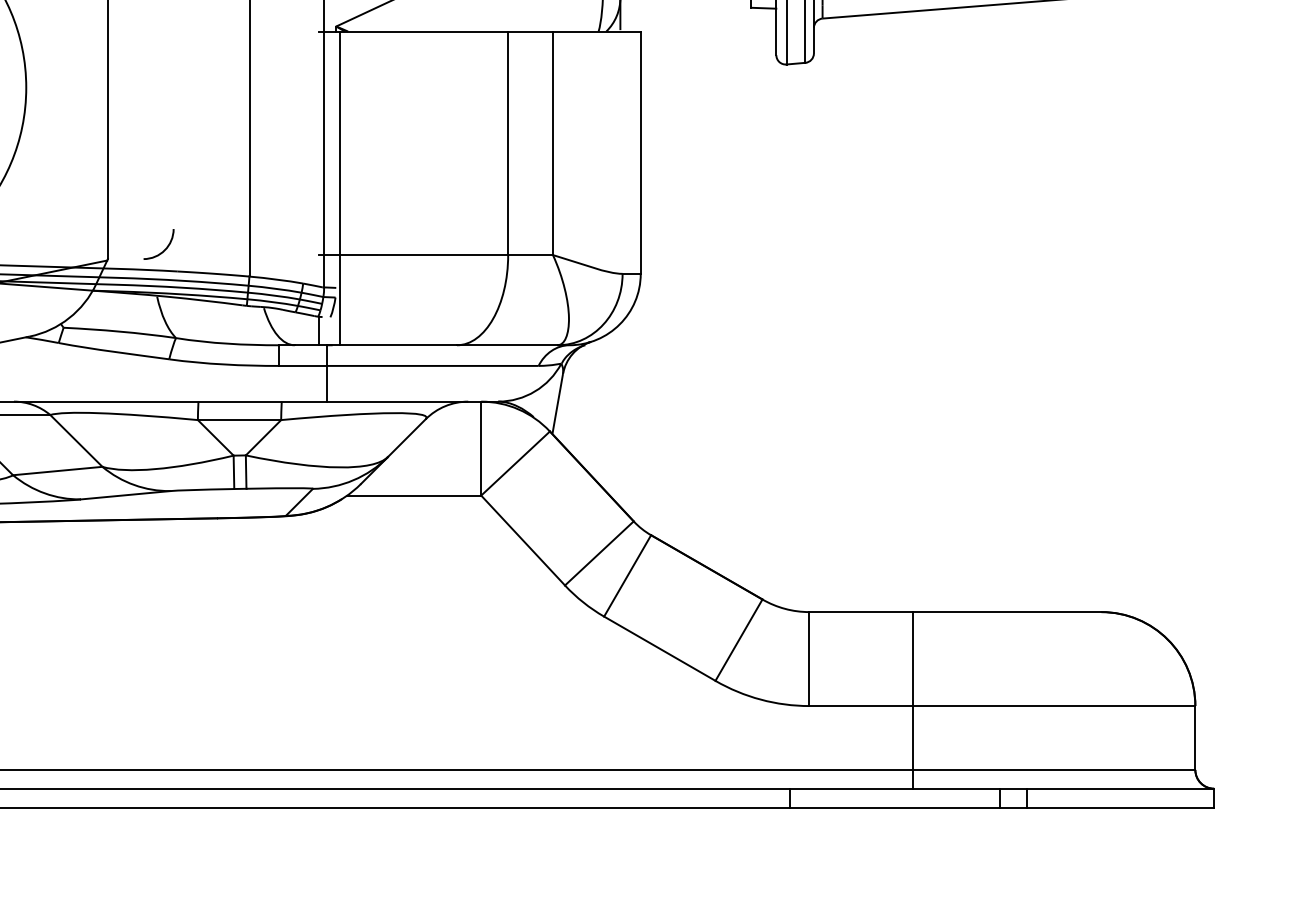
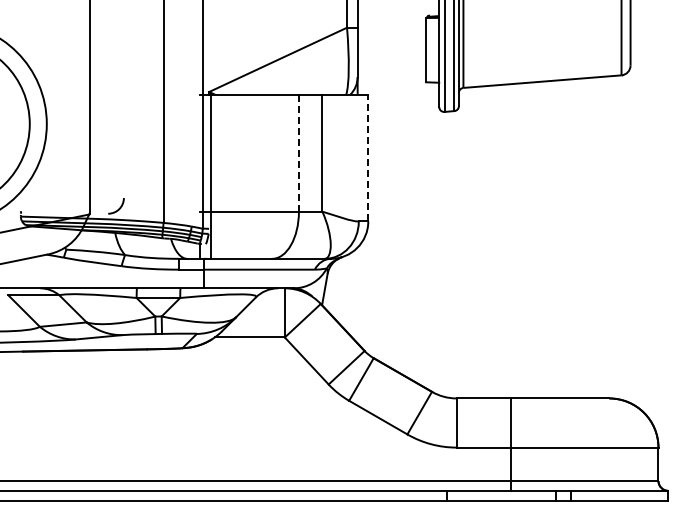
line: (507, 141) -> (298, 152), solid -> dashed
line: (641, 151) -> (368, 157), solid -> dashed

